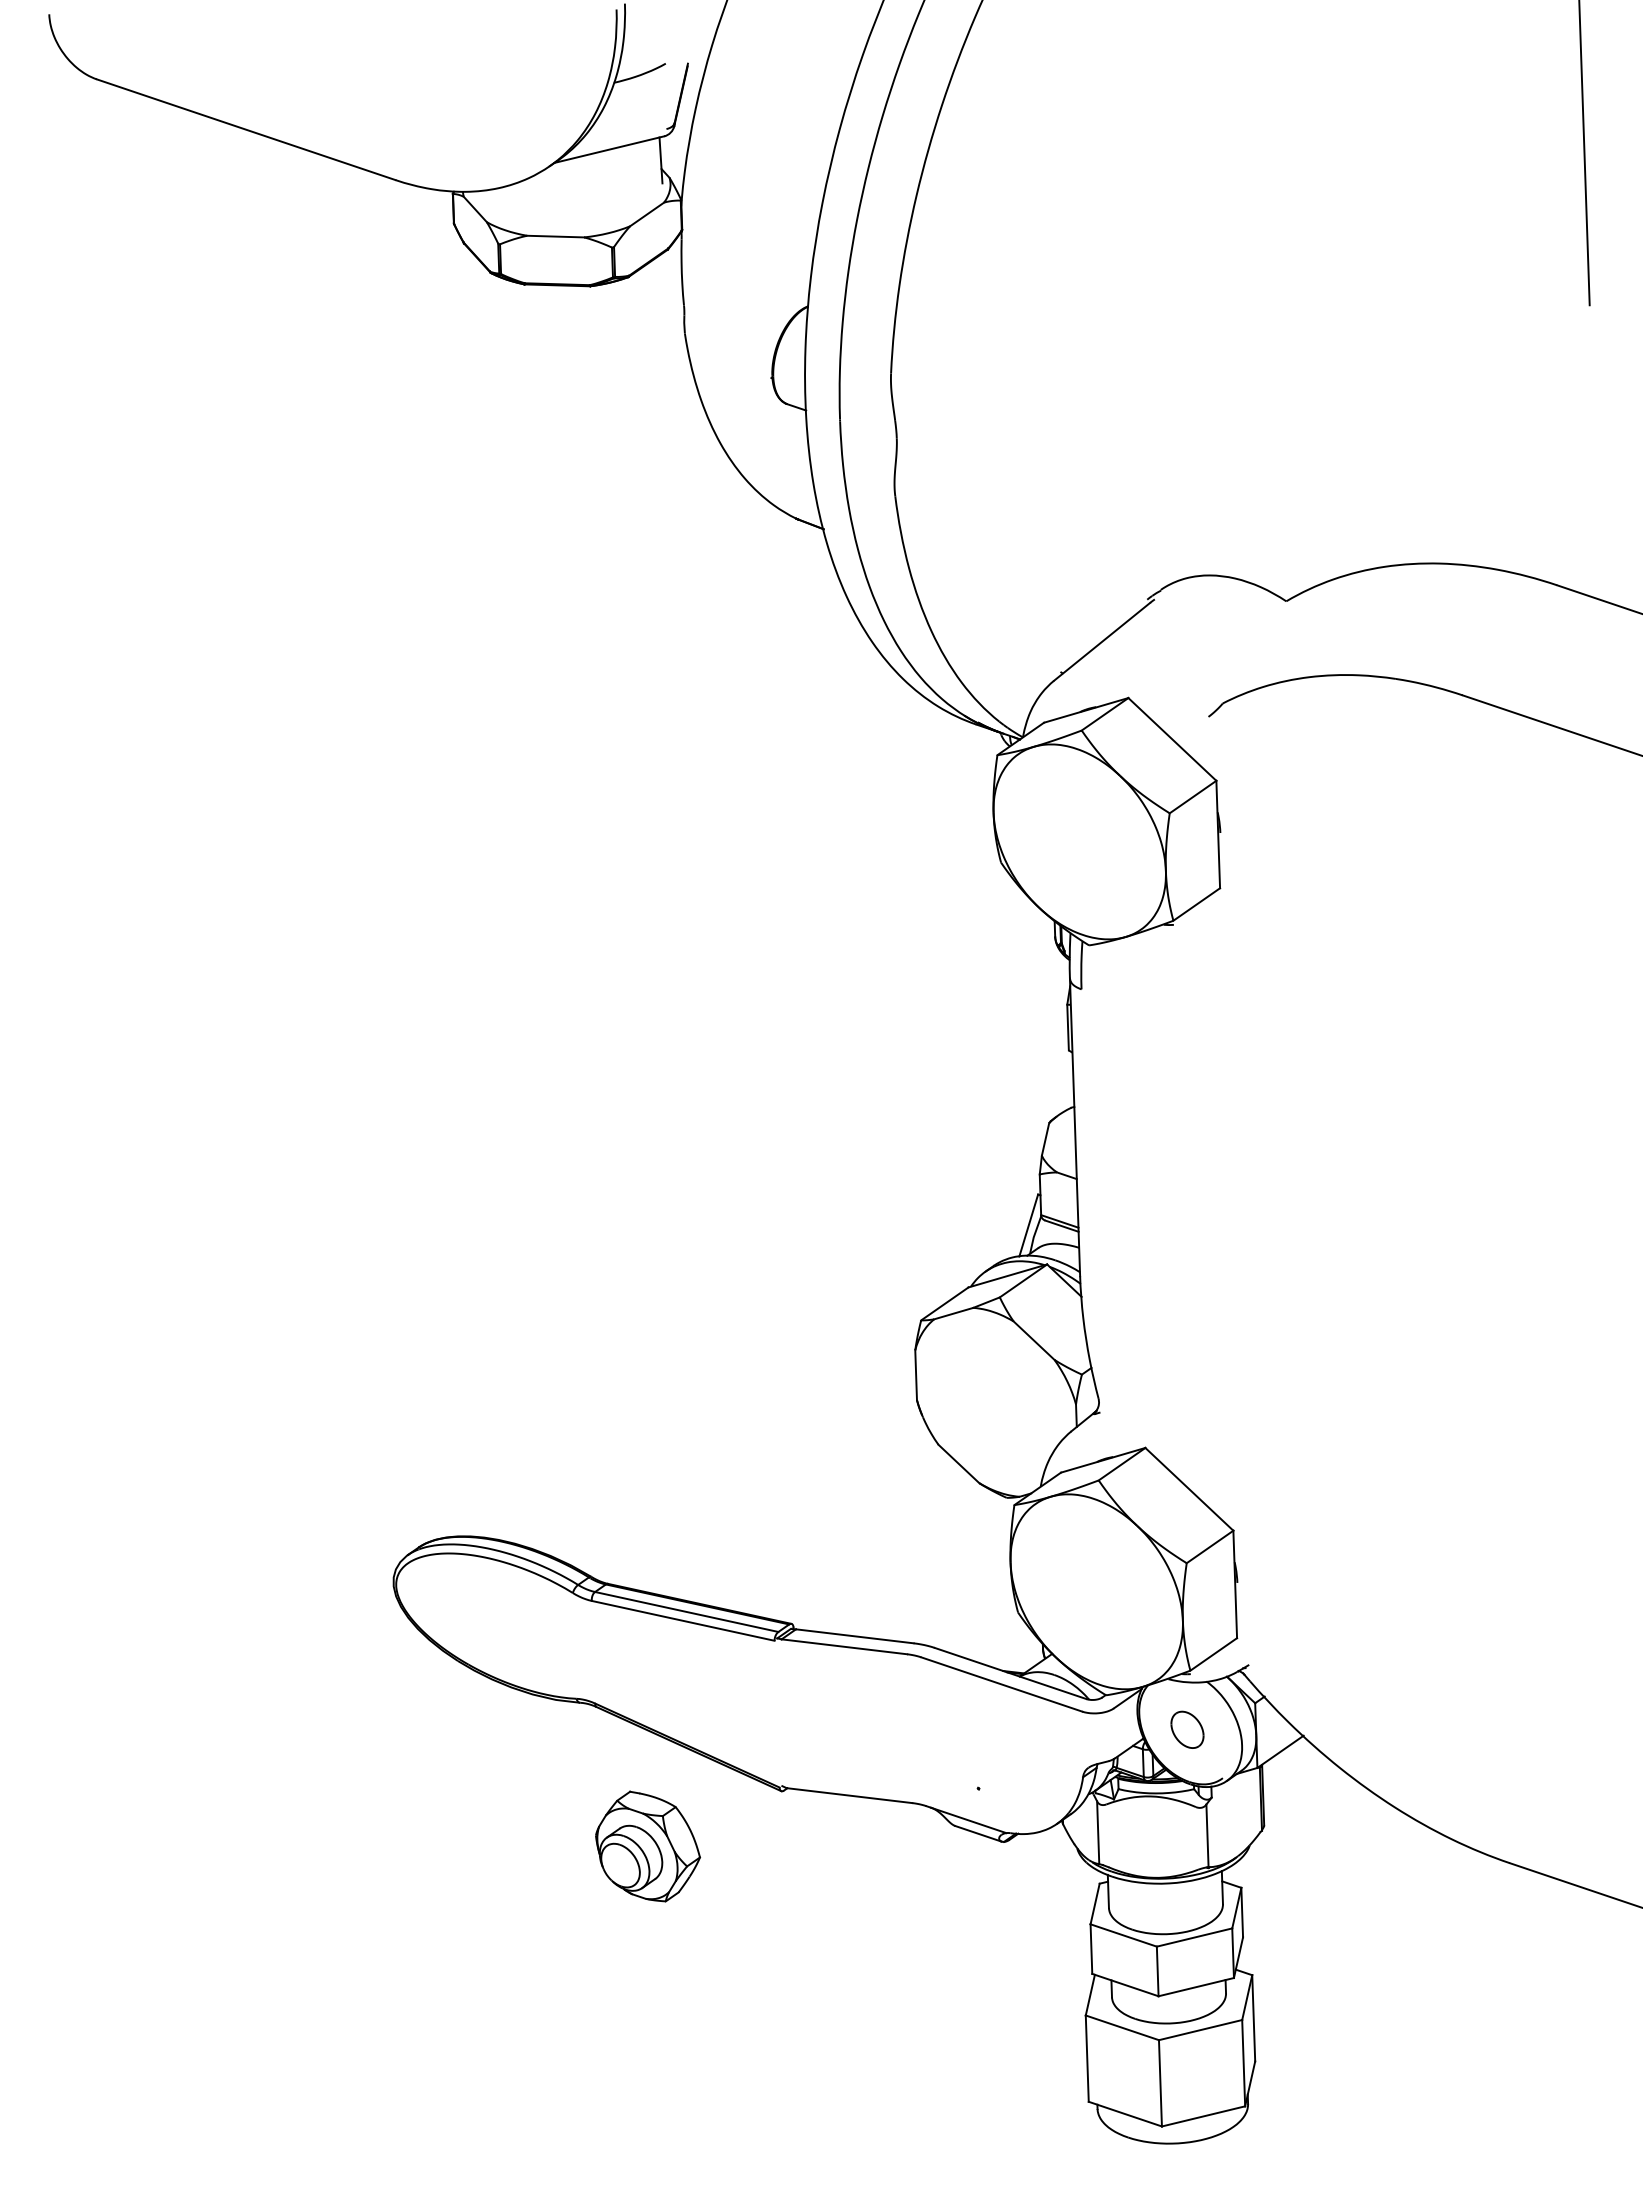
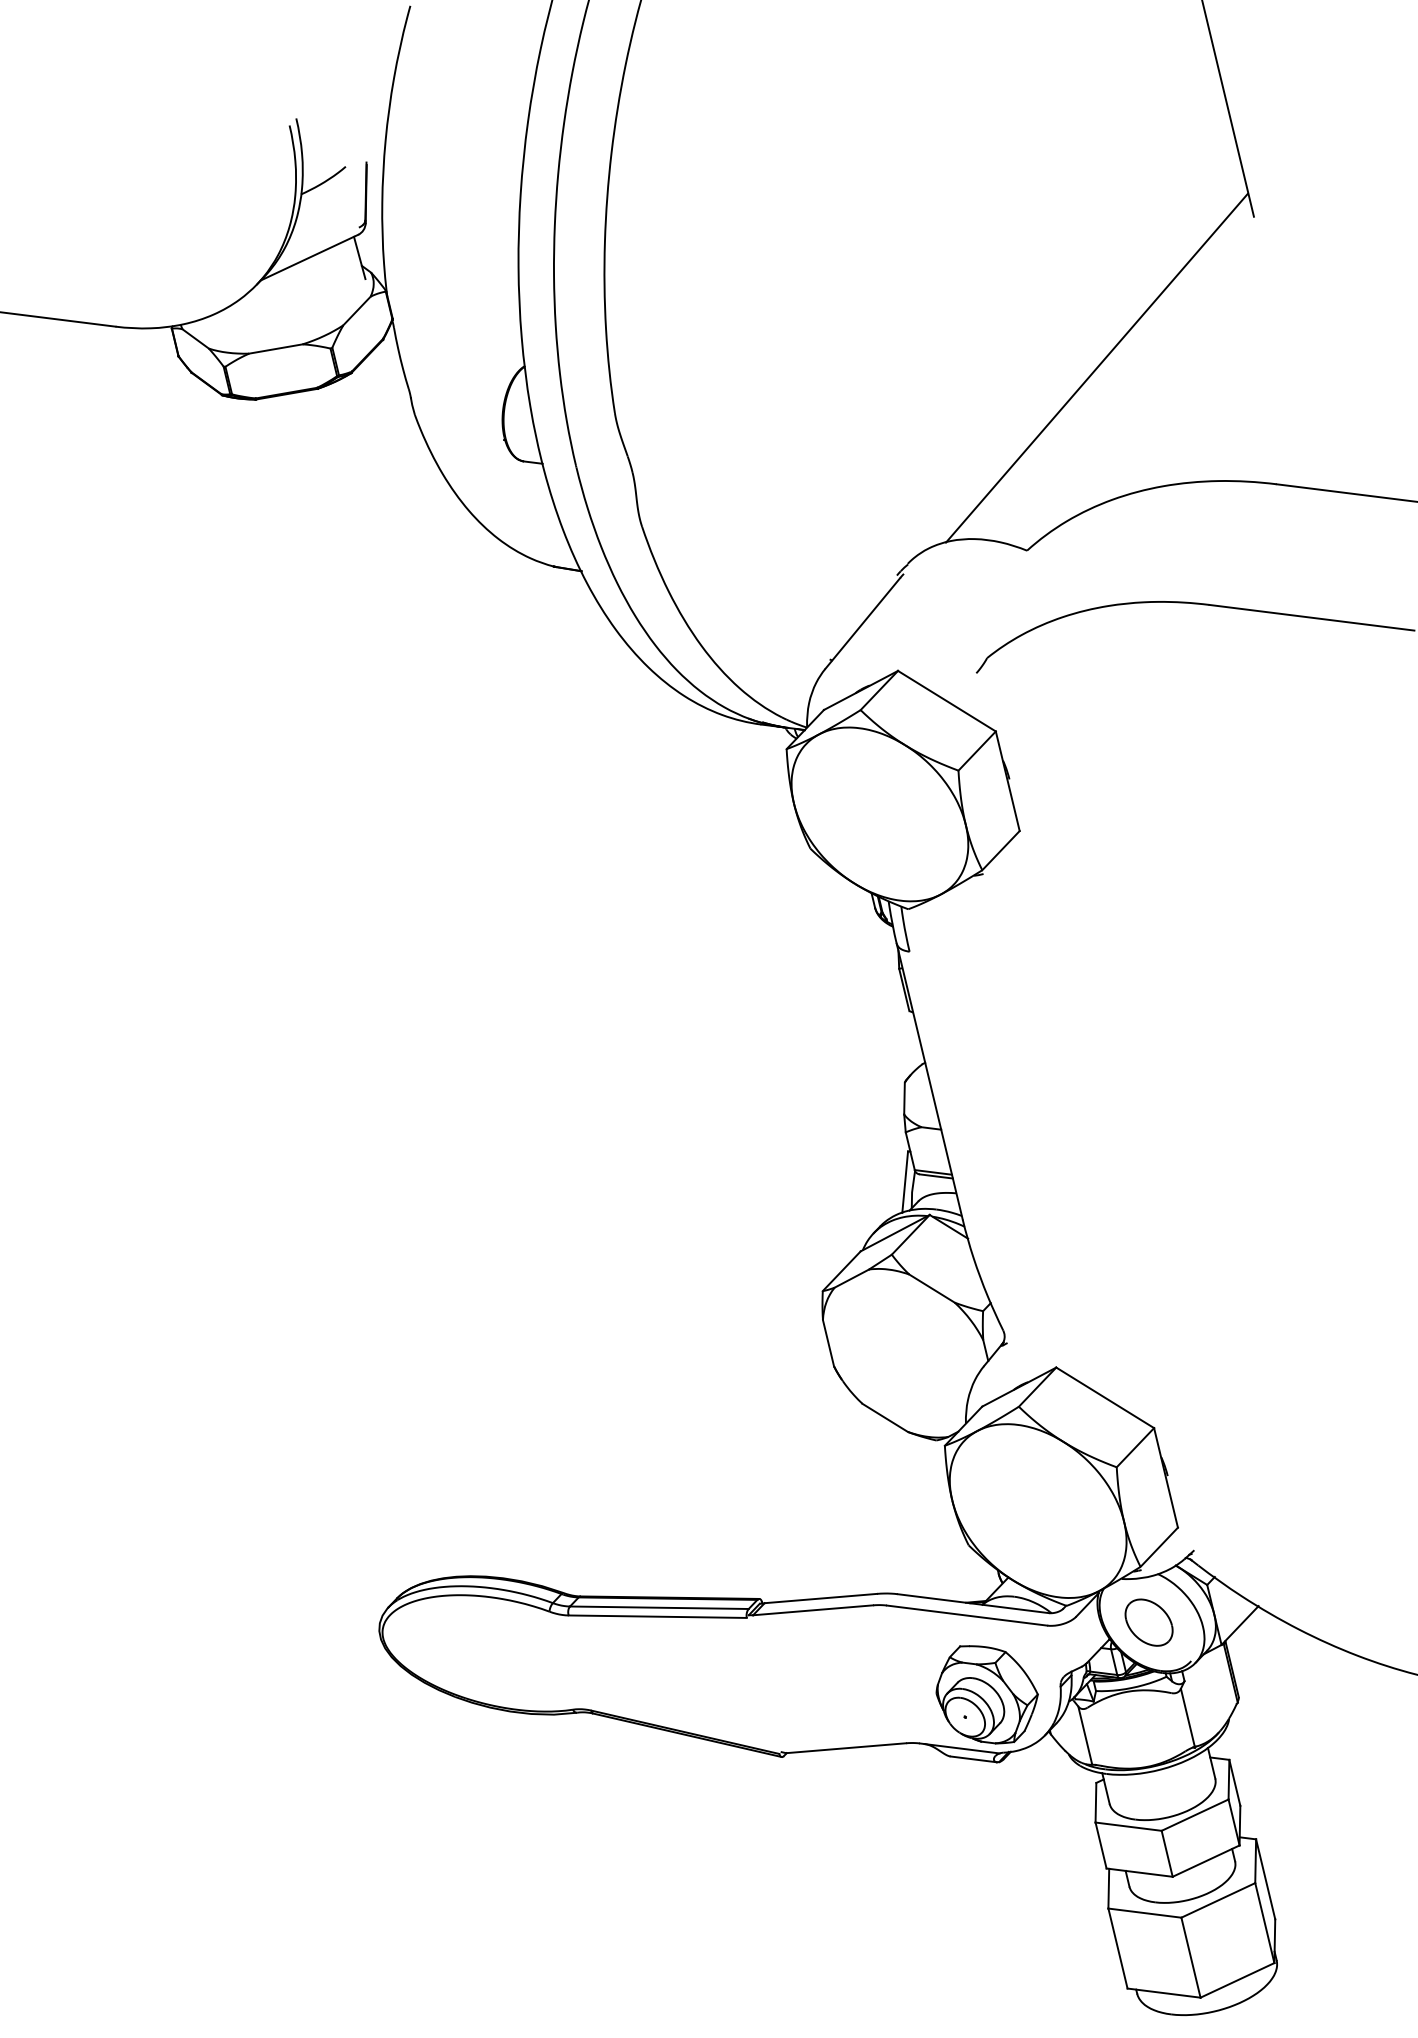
line: (1396, 428) -> (1097, 368), added
part: (1187, 1729) -> (1149, 1622), size x1.43
part: (647, 1846) -> (986, 1694), moved

